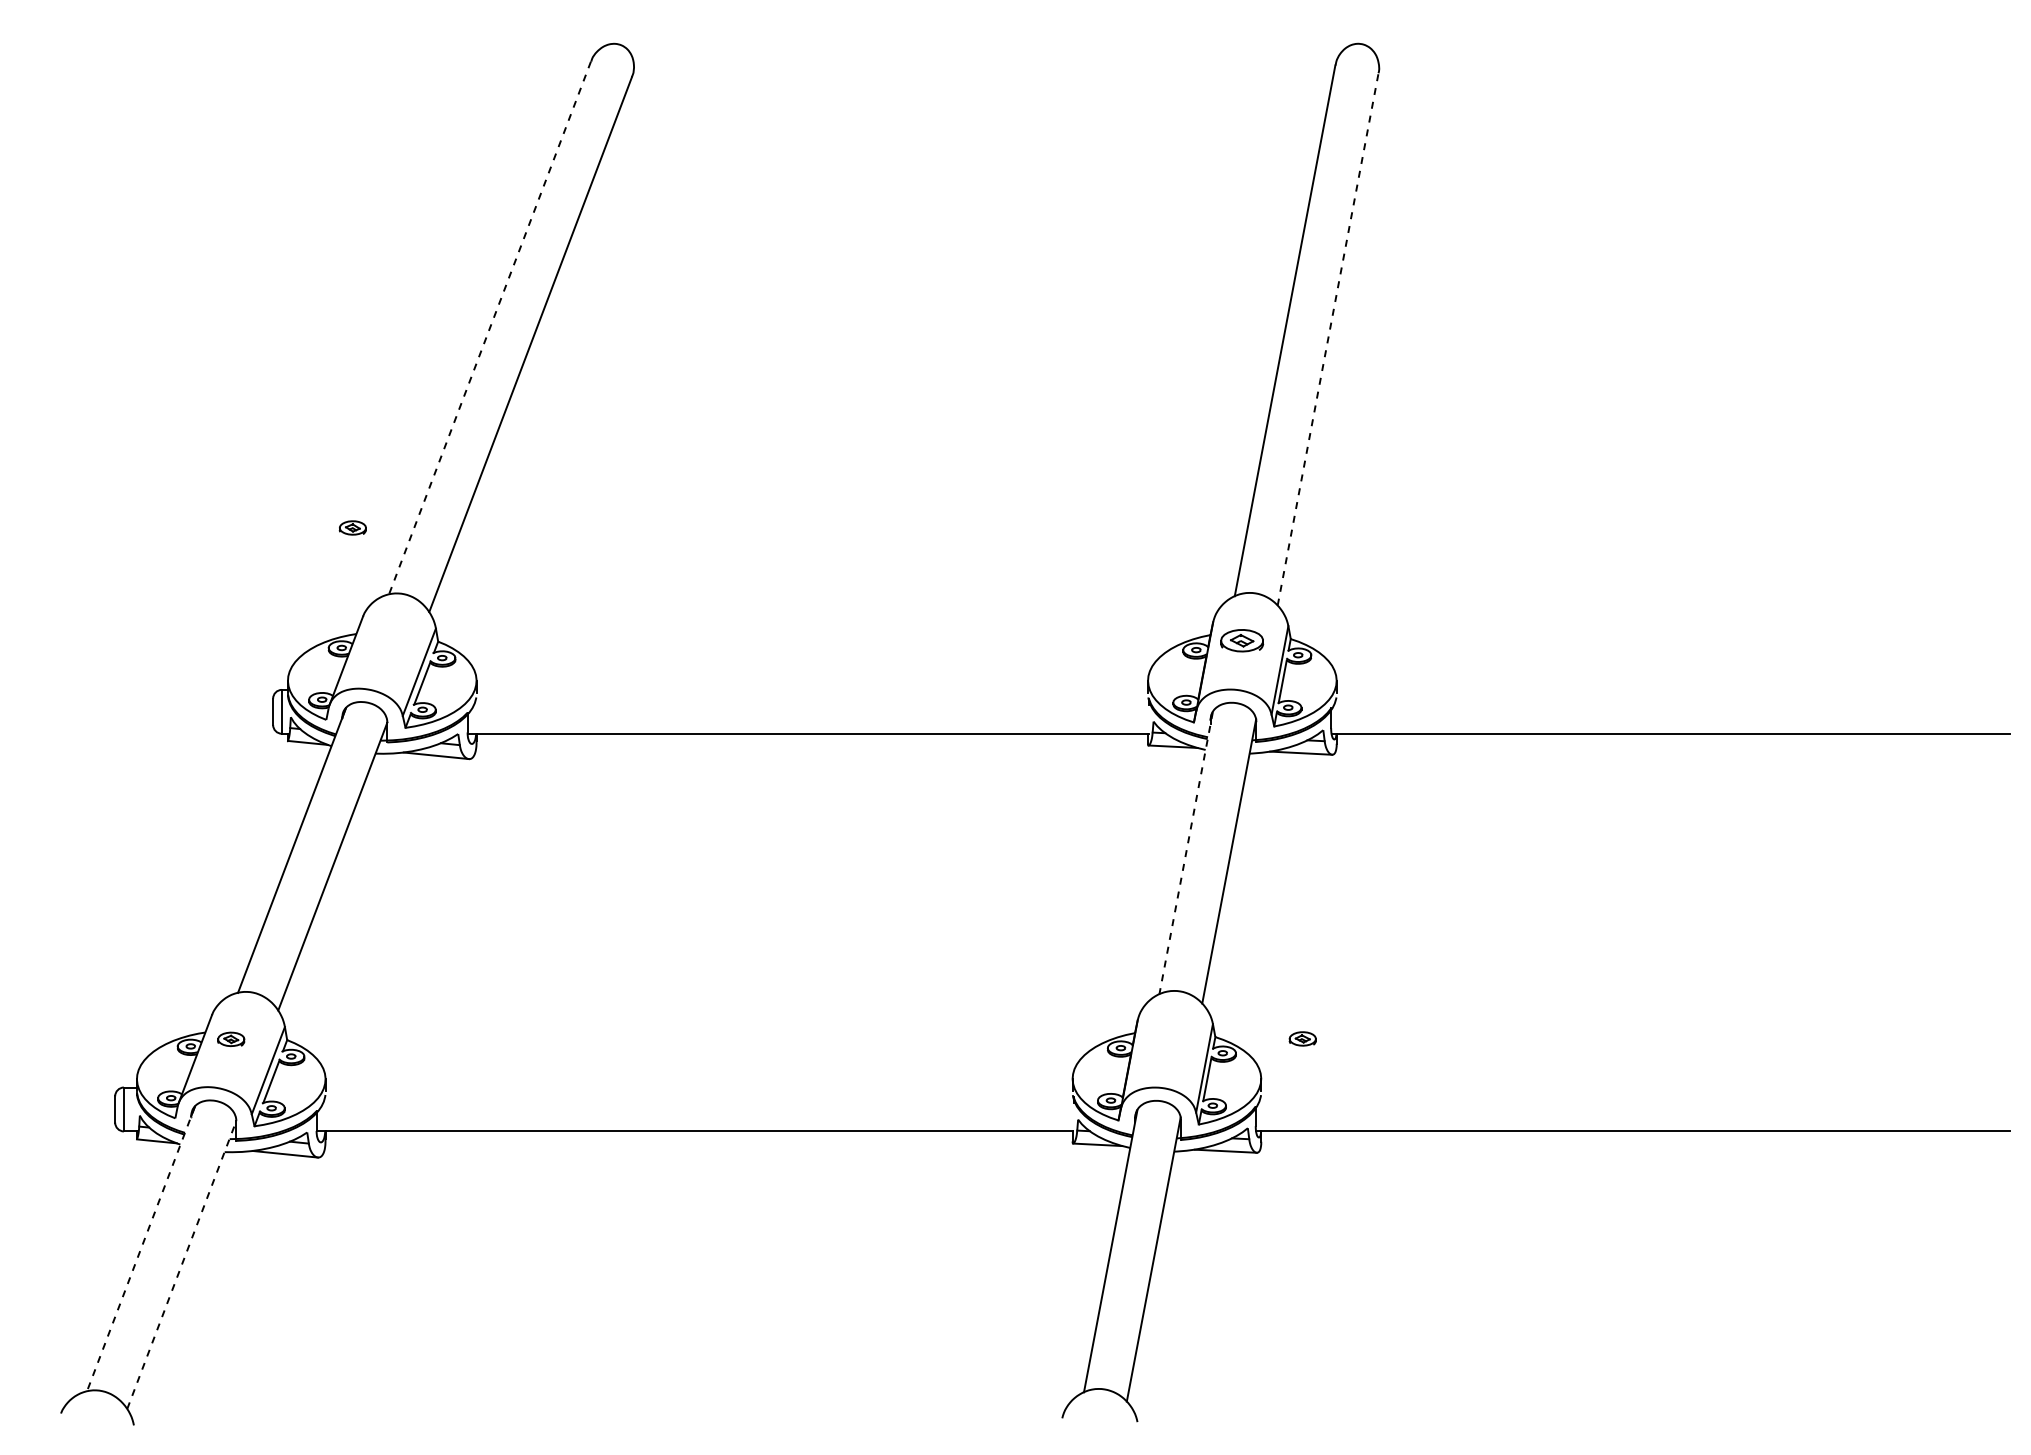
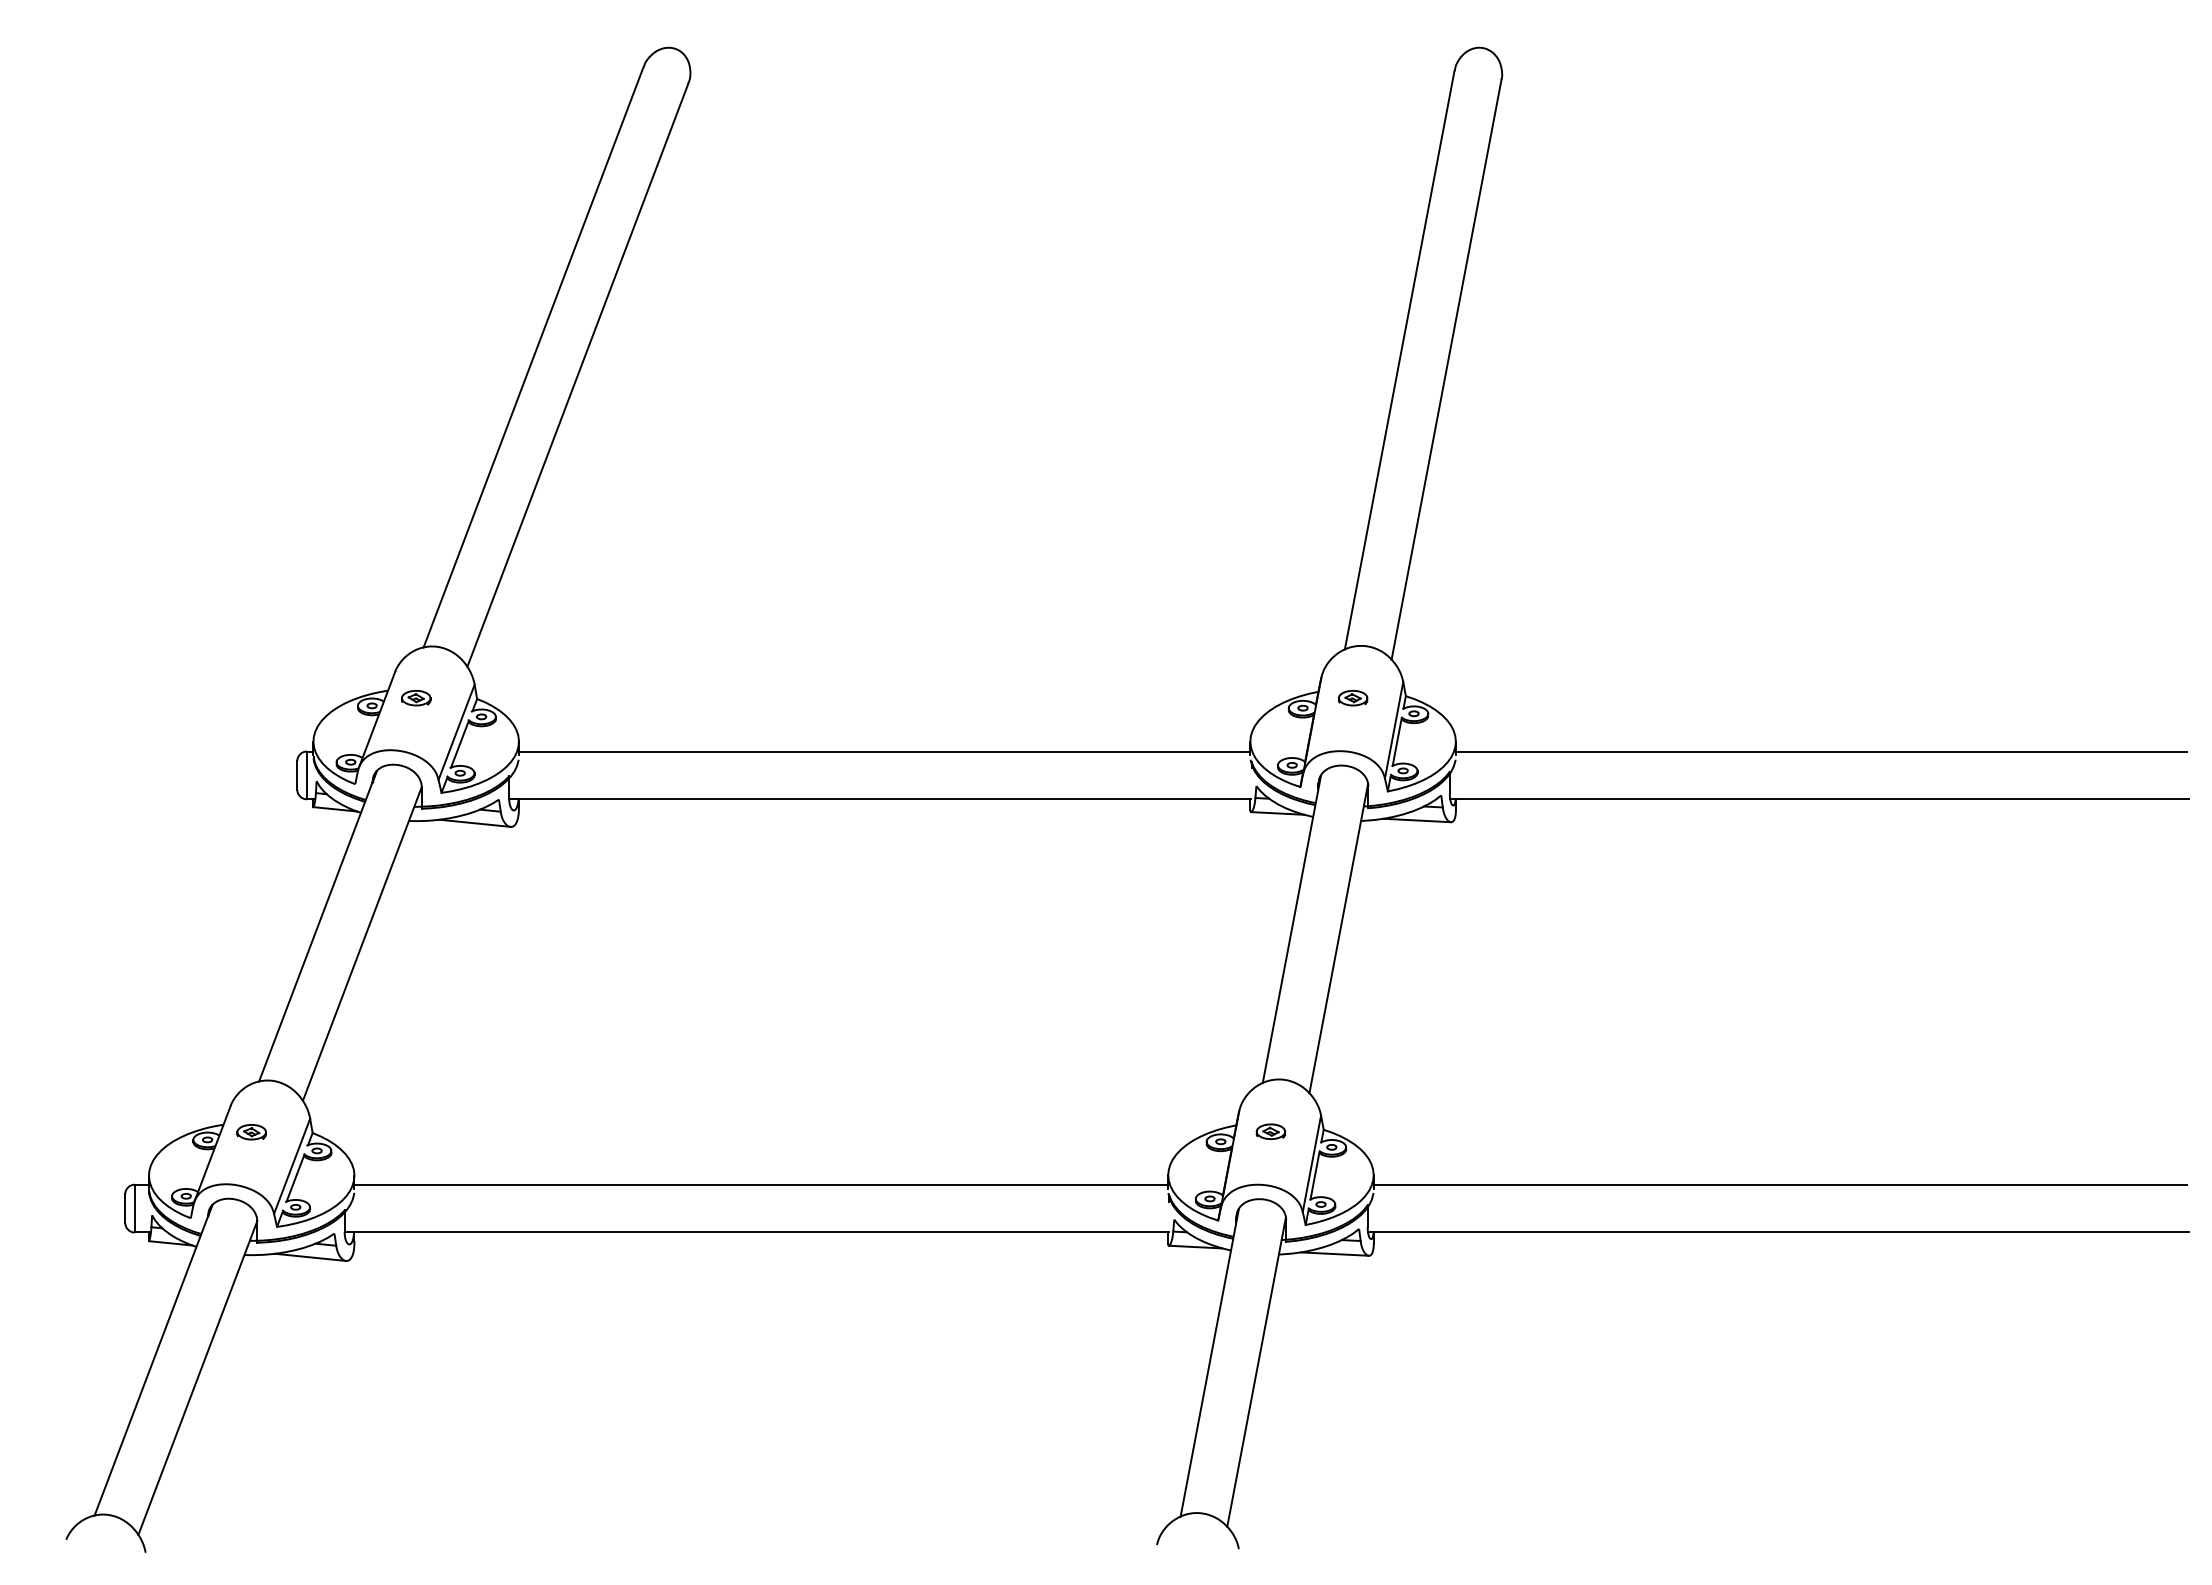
line: (489, 328) -> (533, 357), dashed -> solid
line: (1328, 339) -> (1446, 369), dashed -> solid
part: (353, 528) -> (416, 698), moved
part: (1242, 641) -> (1353, 698), size x0.62
line: (812, 689) -> (884, 751), added
line: (1672, 689) -> (1821, 751), added
line: (1185, 853) -> (1291, 929), dashed -> solid
part: (1302, 1038) -> (1270, 1131), moved
line: (699, 1087) -> (761, 1184), added
line: (1634, 1087) -> (1780, 1184), added
line: (141, 1248) -> (153, 1360), dashed -> solid
line: (181, 1265) -> (197, 1378), dashed -> solid

